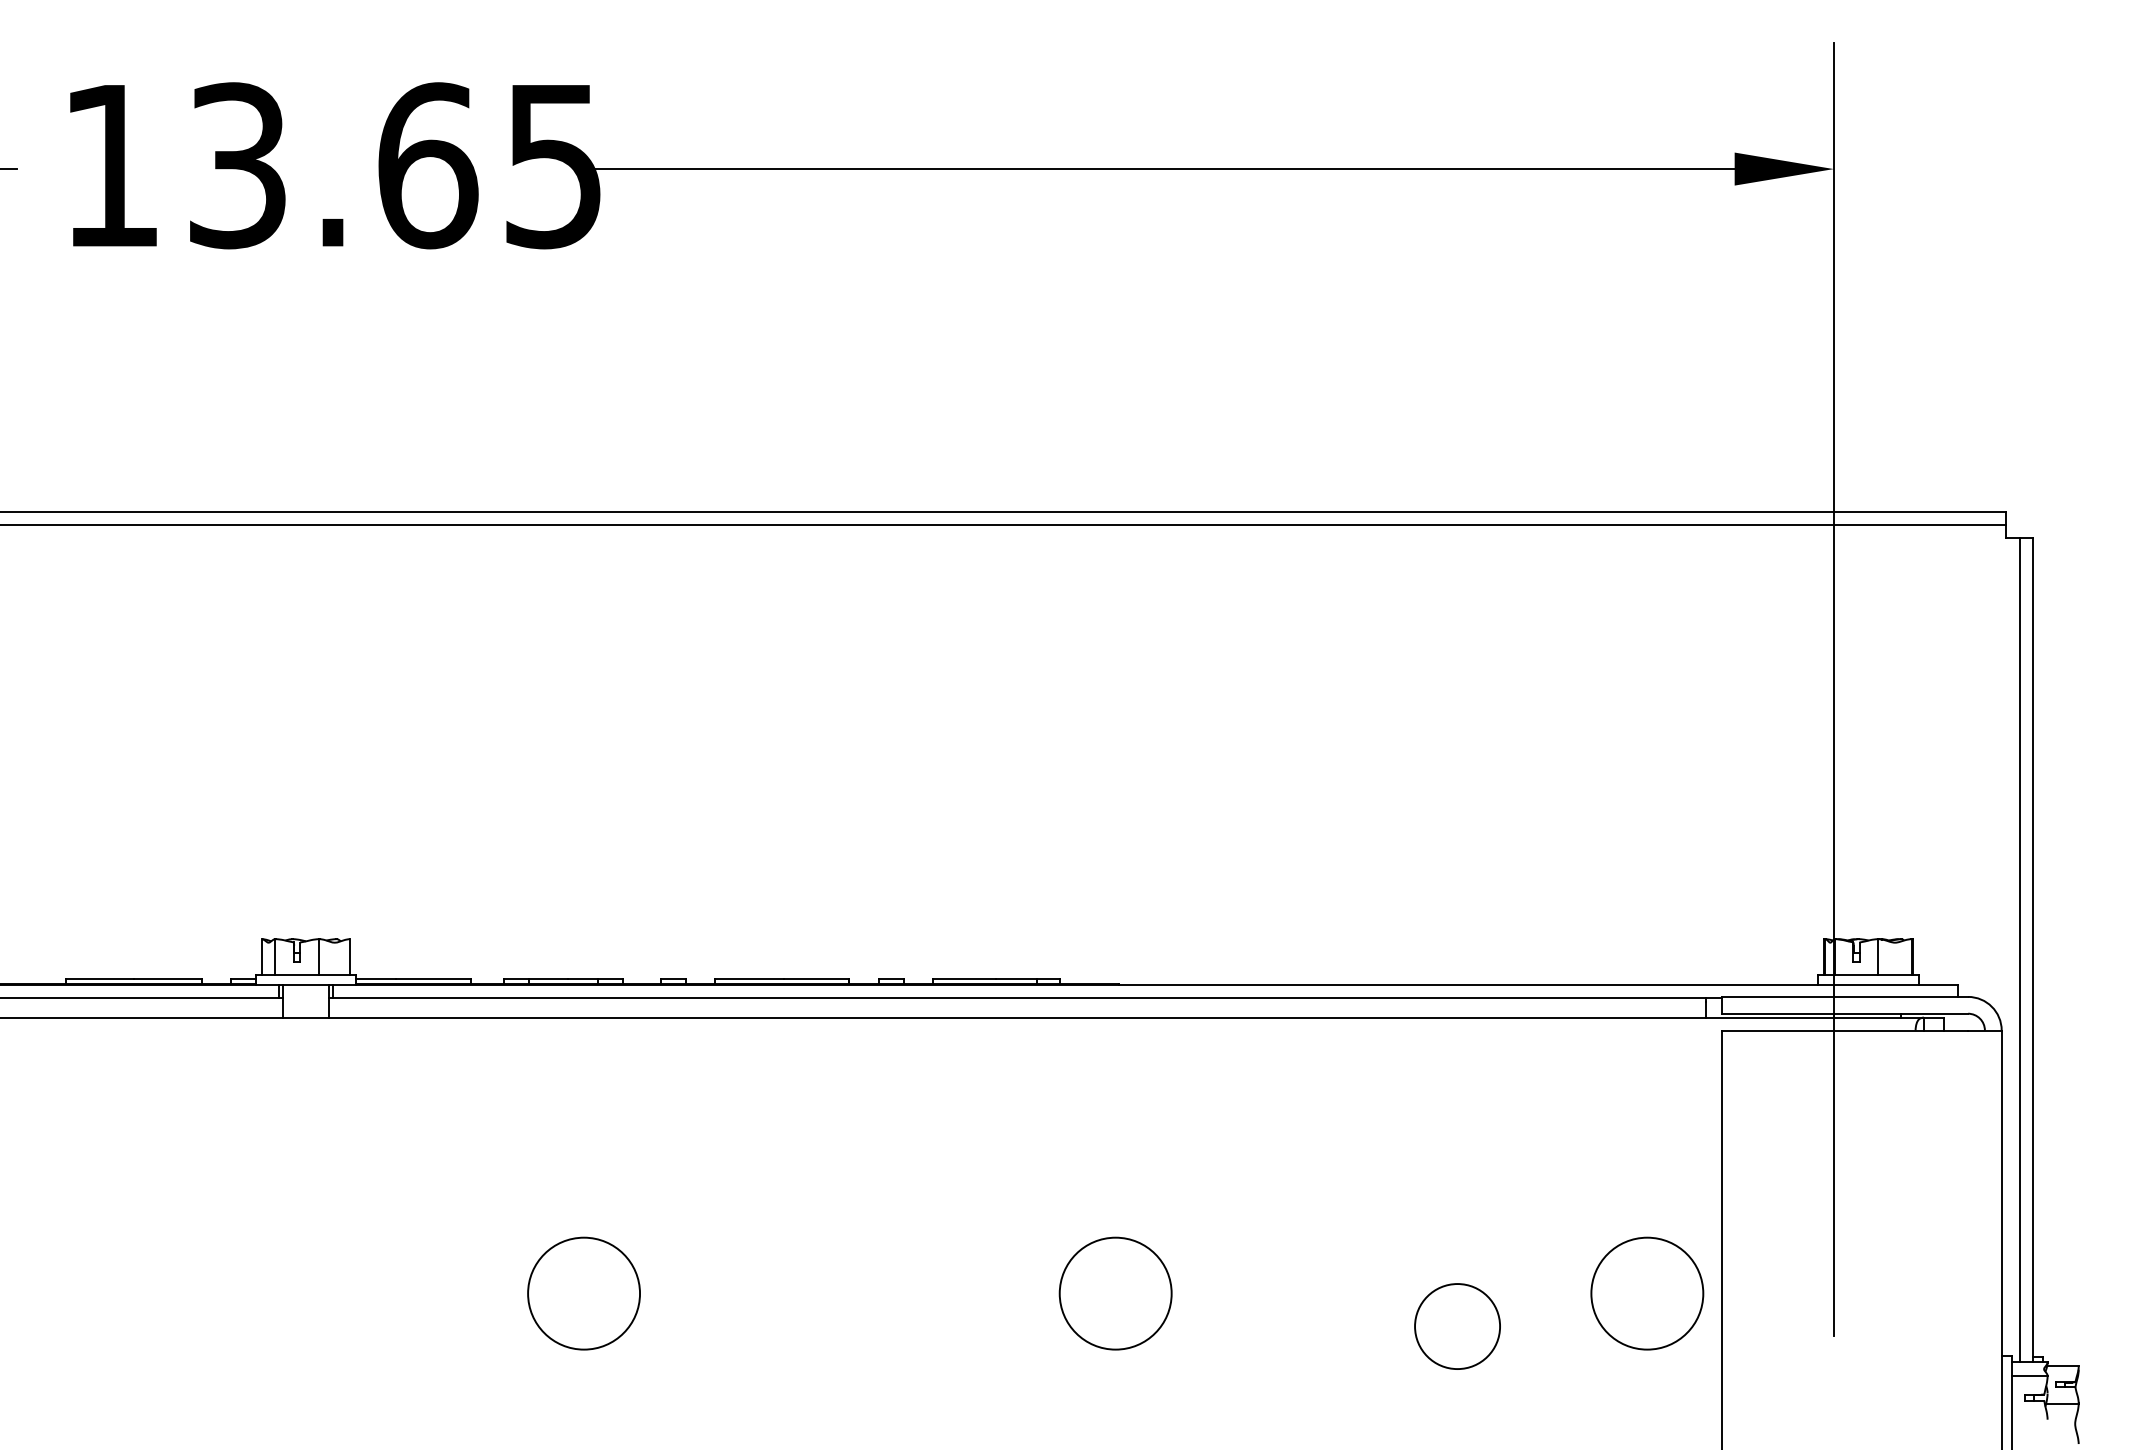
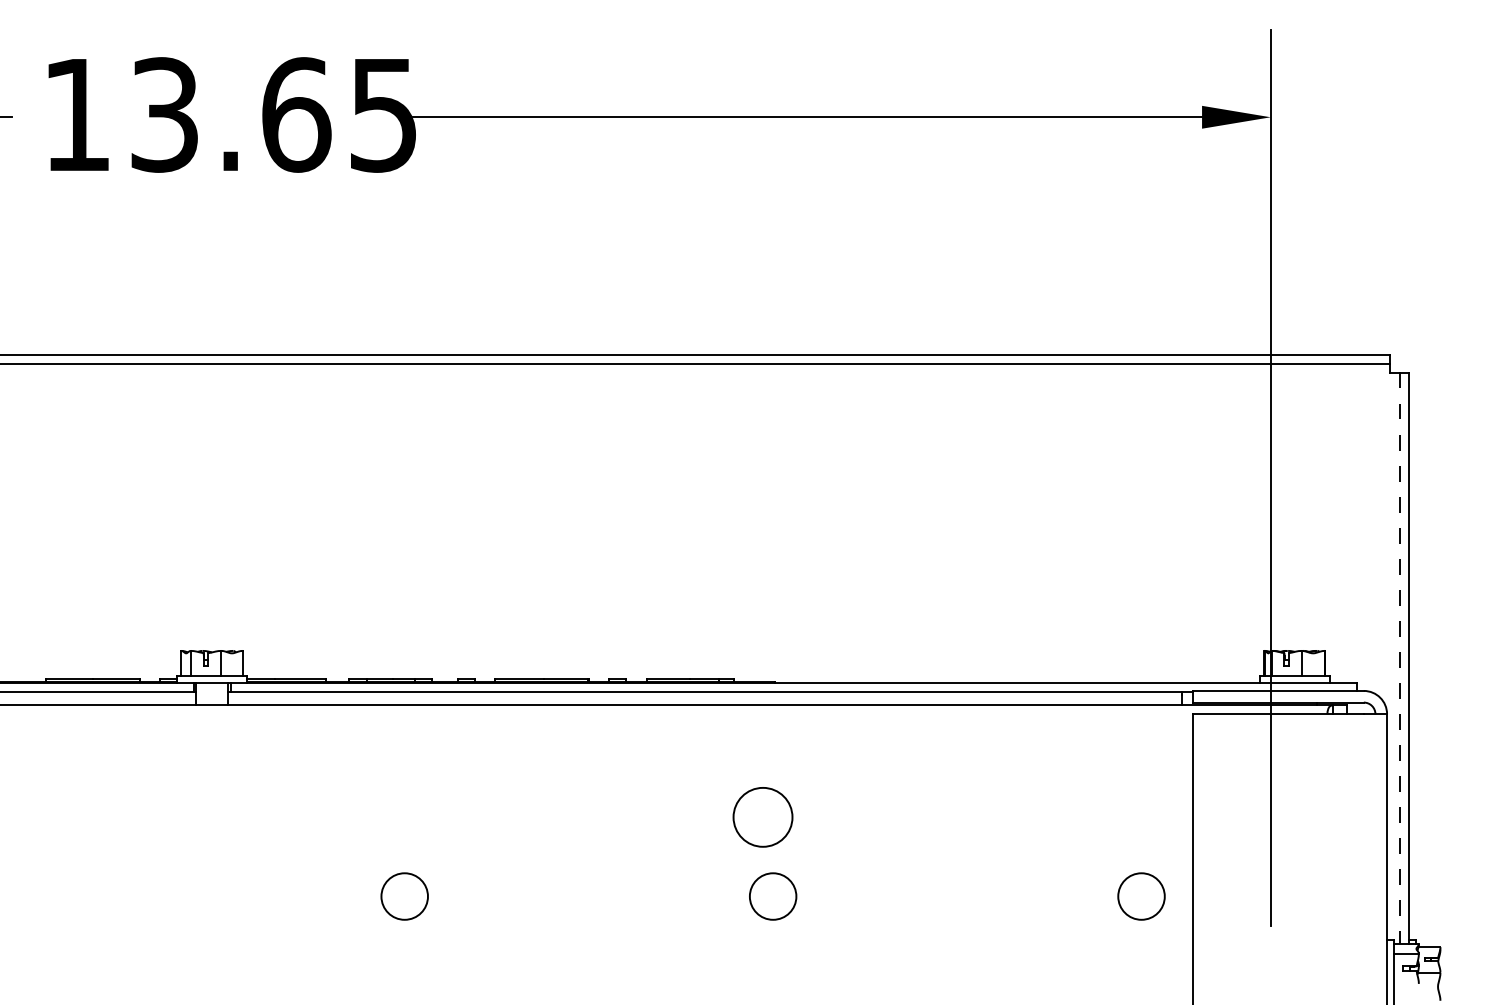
line: (2019, 950) -> (1399, 658), solid -> dashed
circle: (583, 1293) -> (404, 896), size x0.6
circle: (1114, 1293) -> (772, 896), size x0.6
circle: (1647, 1293) -> (1141, 896), size x0.6
circle: (1456, 1326) -> (762, 817), moved

